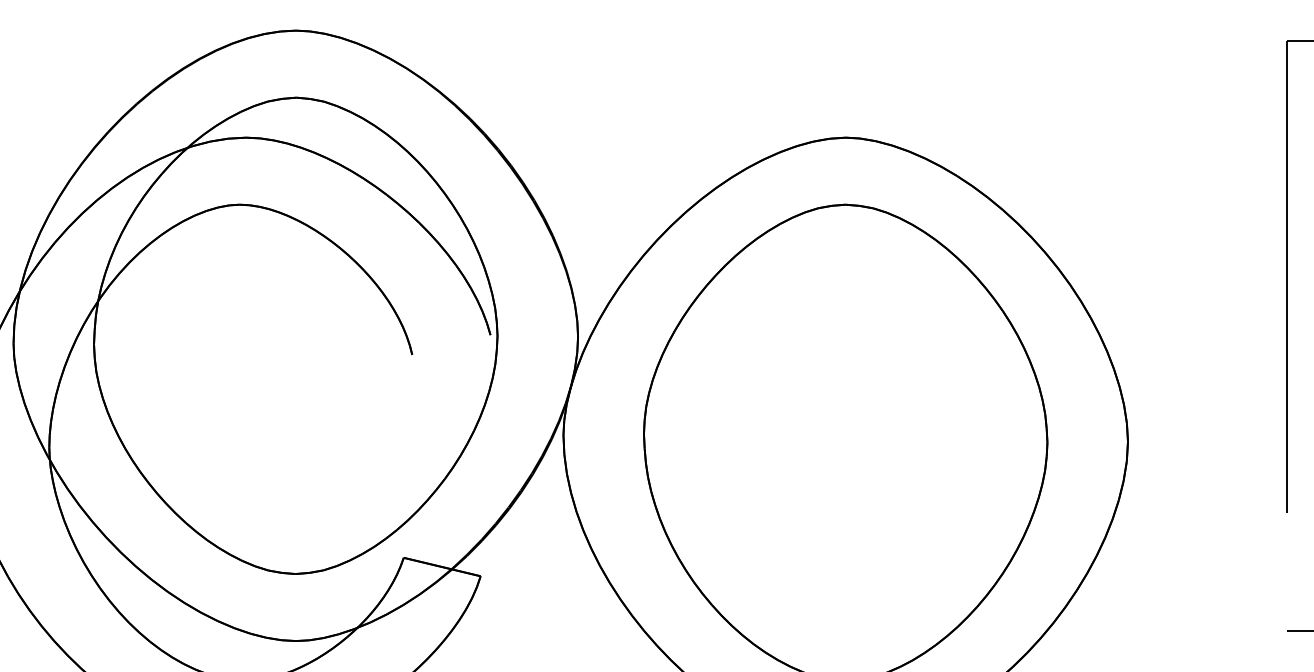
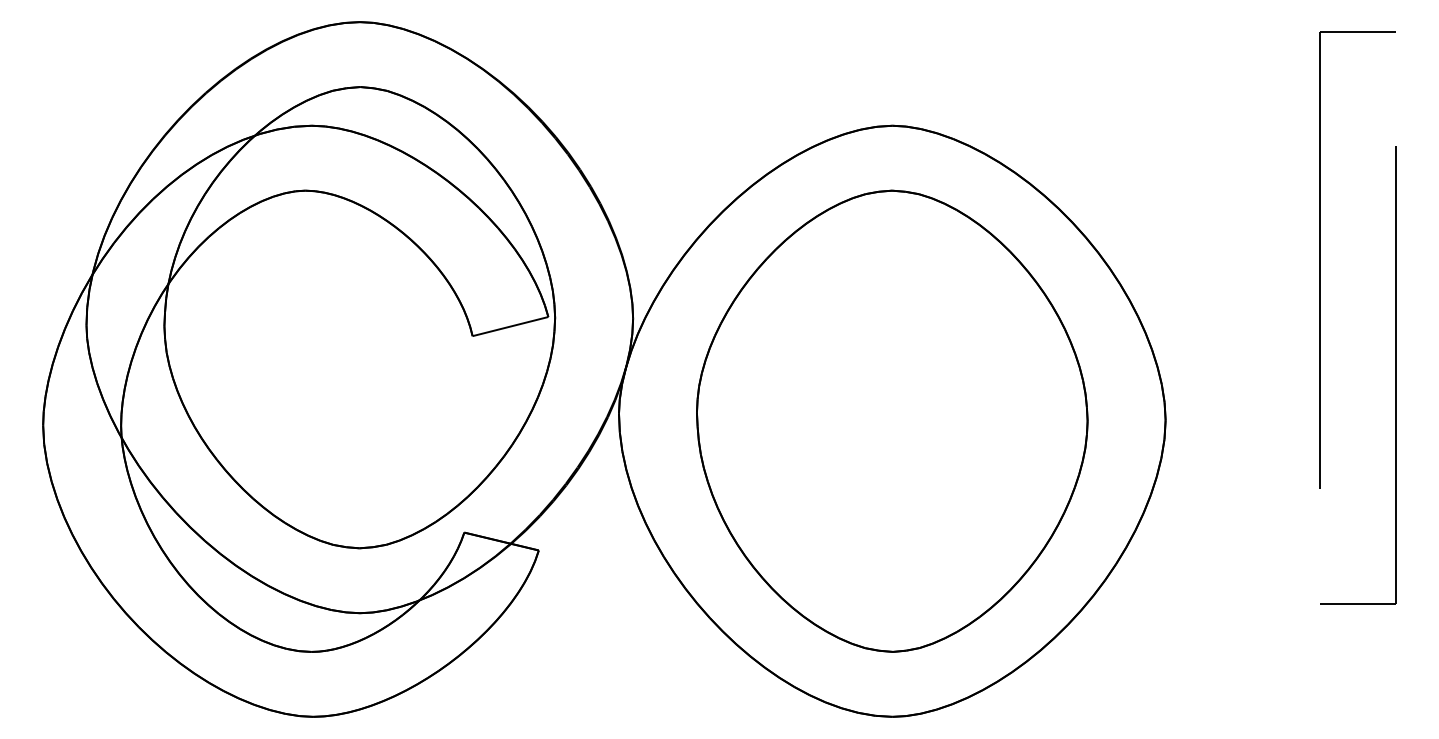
line: (451, 344) -> (510, 326), added

